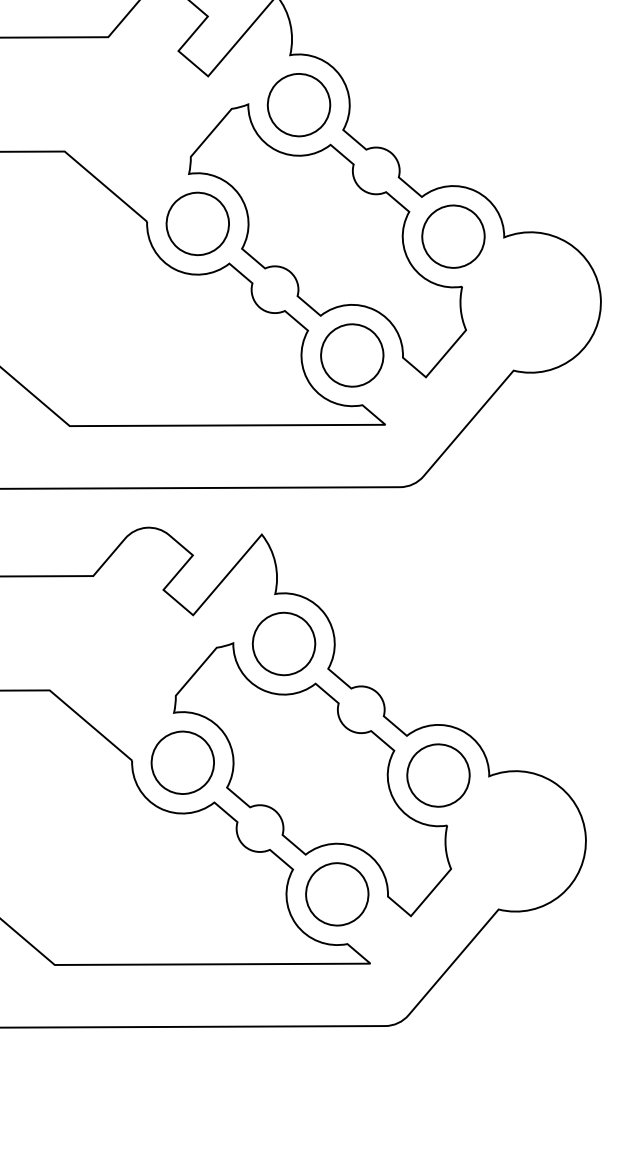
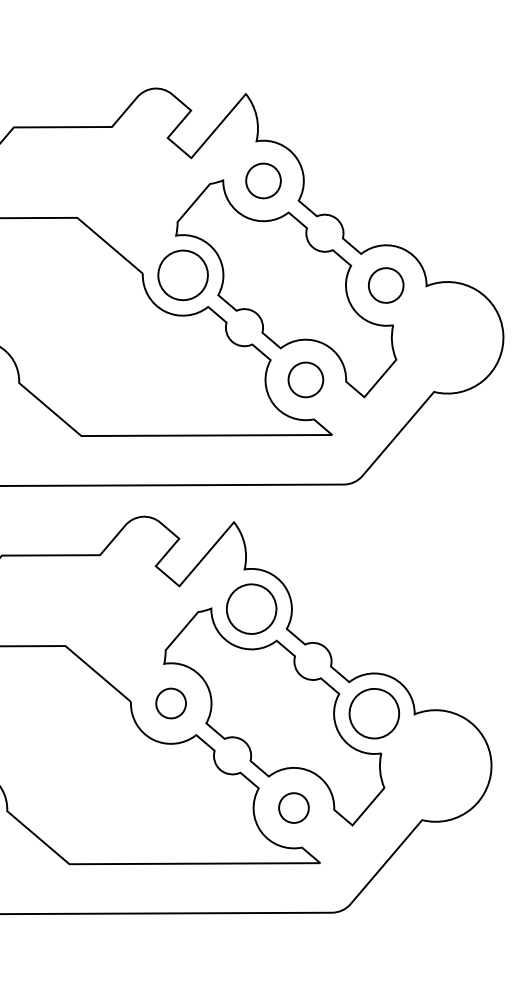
part: (298, 104) -> (263, 180), size x0.7
part: (452, 236) -> (385, 285), size x0.7
part: (351, 354) -> (305, 379), size x0.7
part: (181, 762) -> (170, 703), size x0.6
part: (336, 893) -> (293, 807), size x0.6

